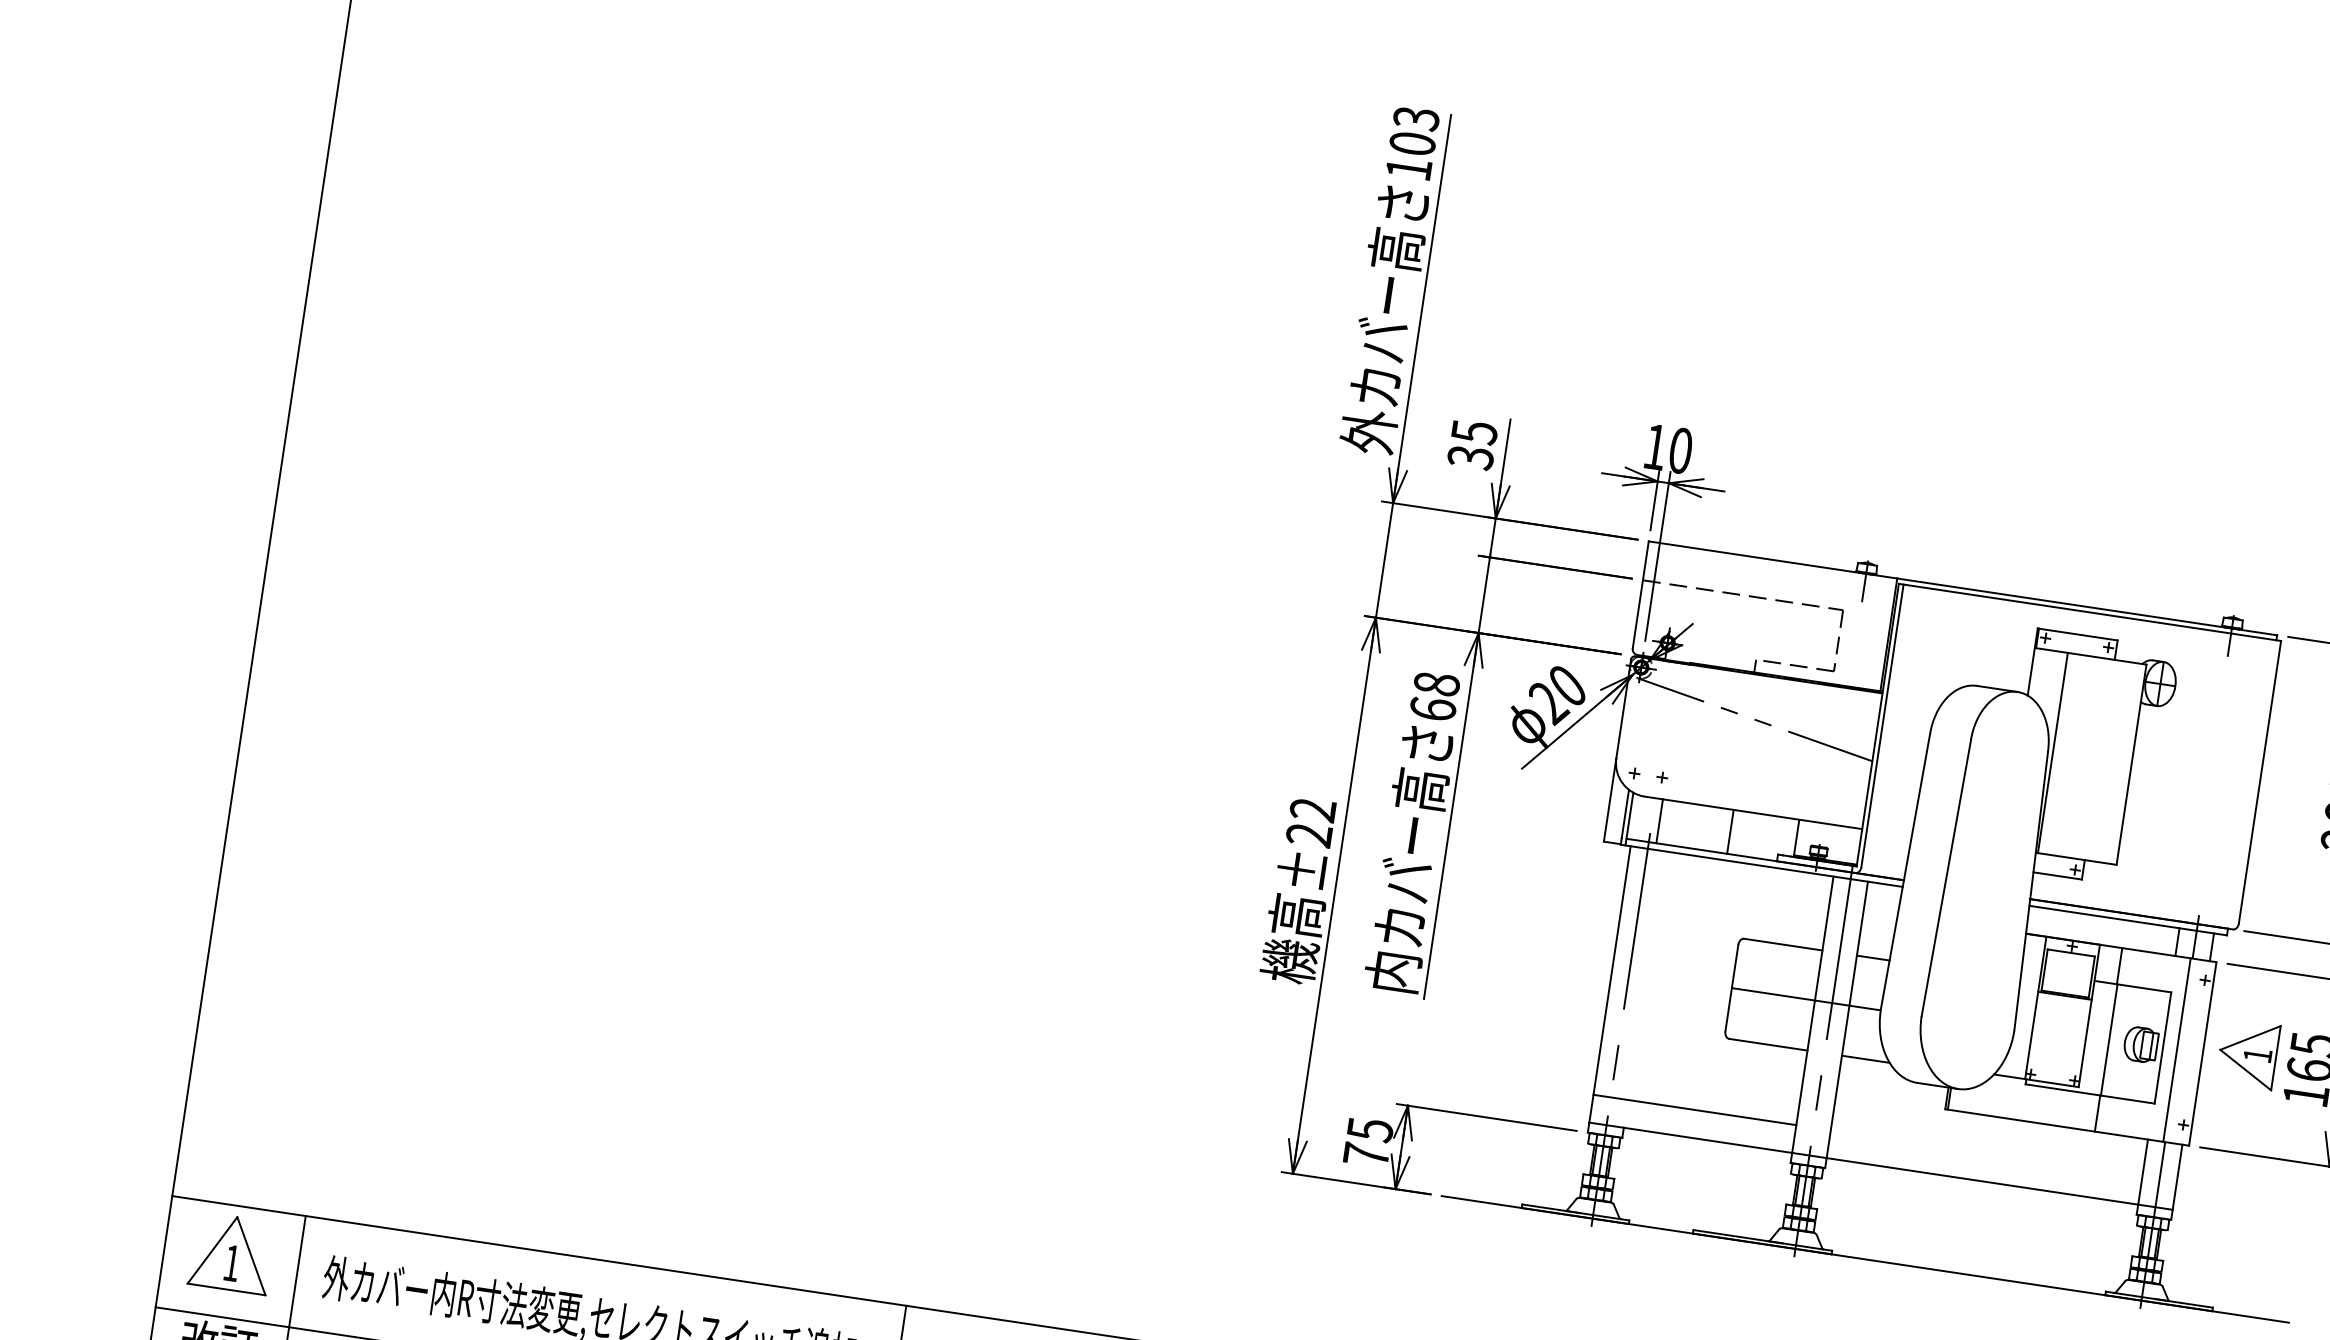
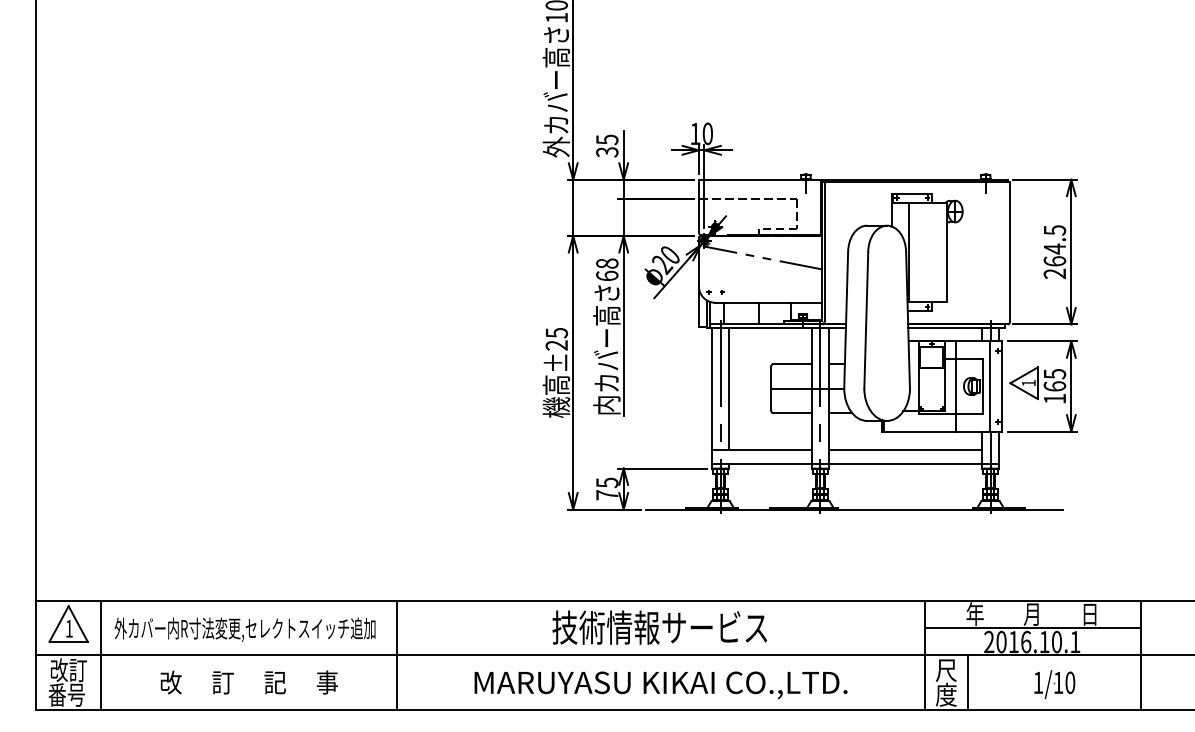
text: (1312, 810) -> (556, 333), ±22 -> ±25
line: (1647, 975) -> (729, 388), added
line: (1986, 1152) -> (905, 449), added

